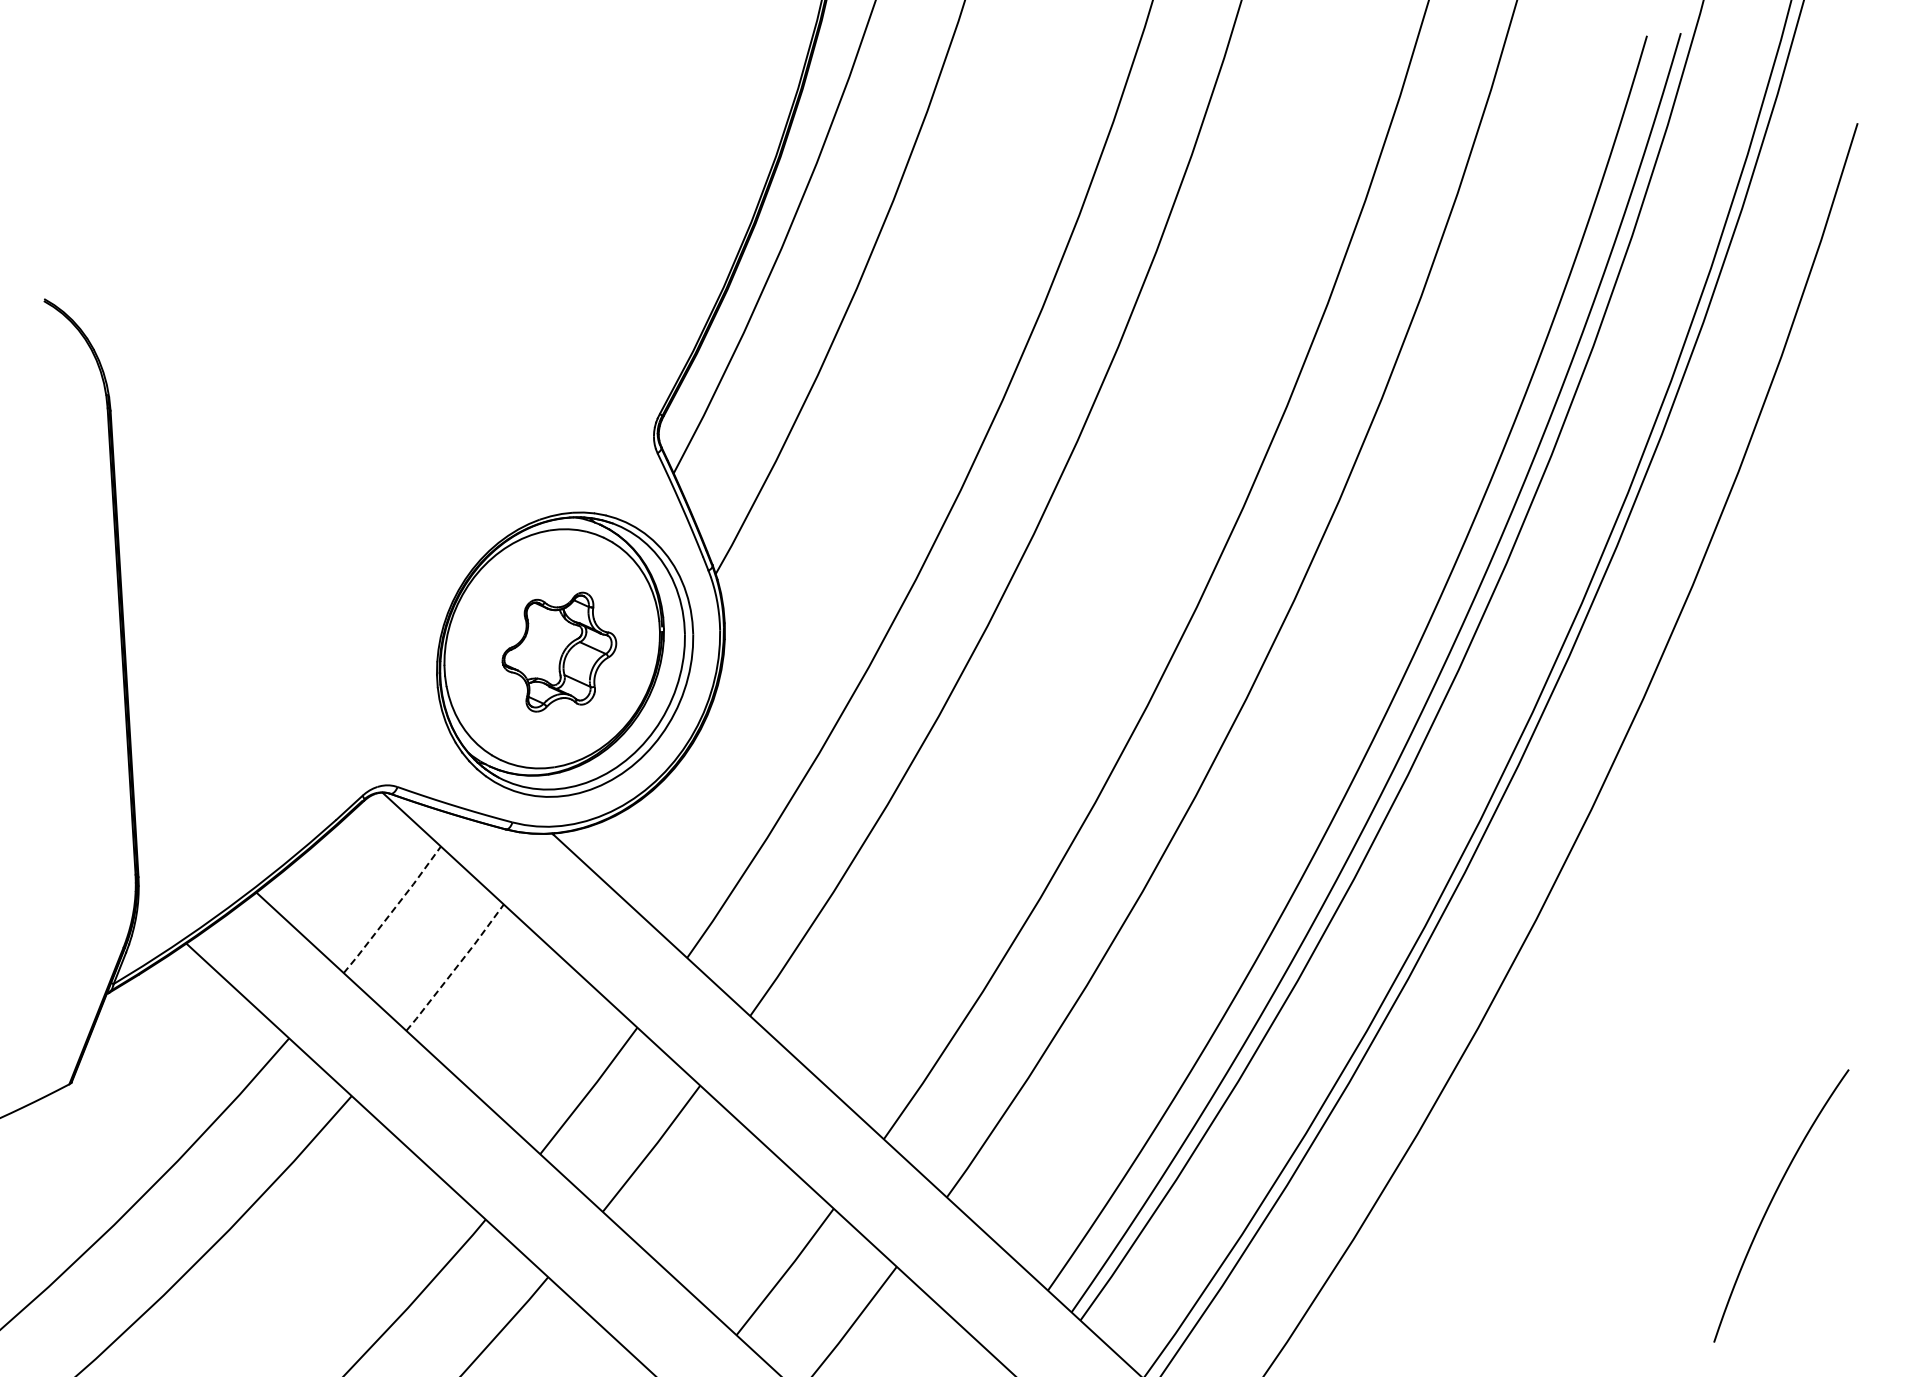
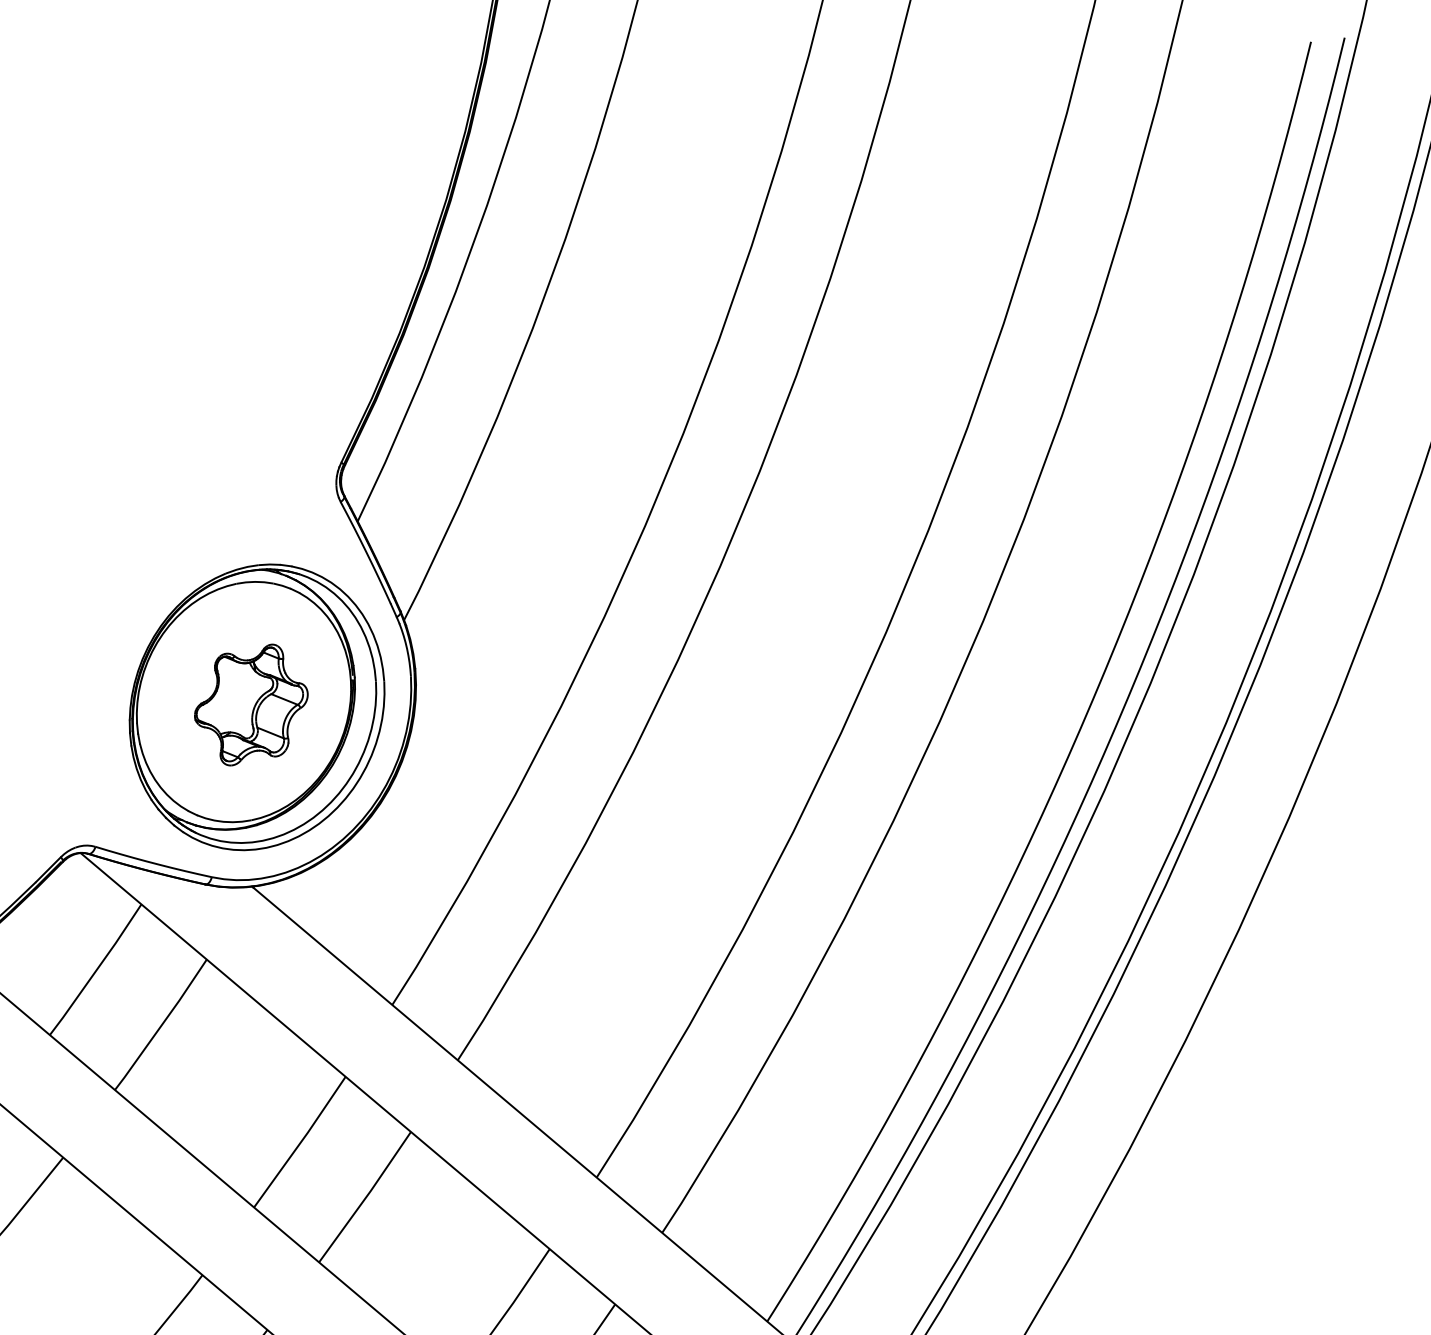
line: (393, 910) -> (96, 970), dashed -> solid
line: (456, 967) -> (162, 1024), dashed -> solid

